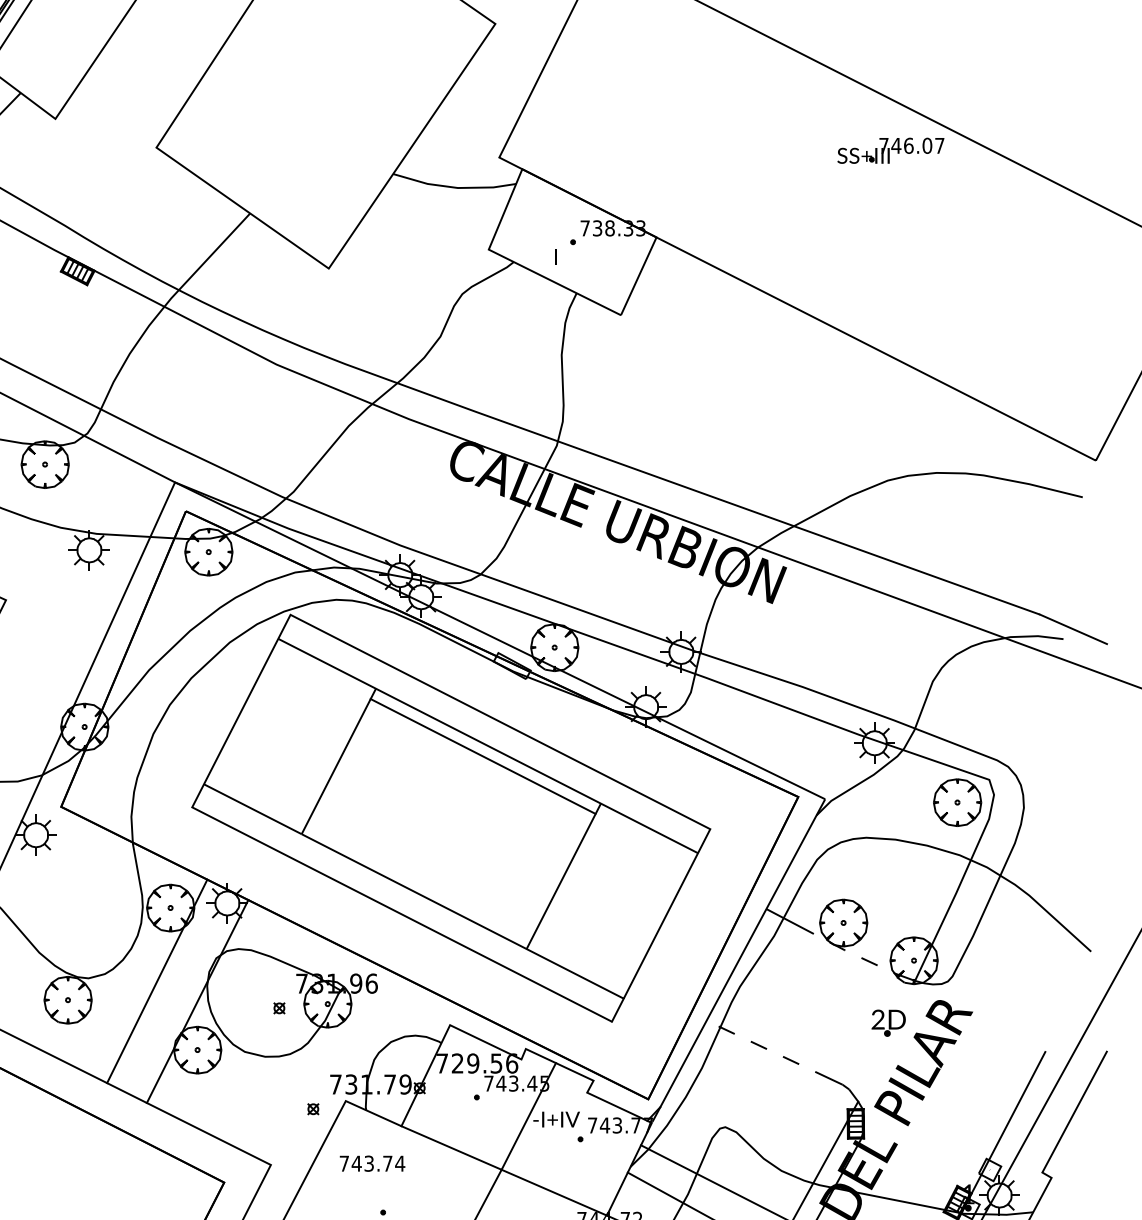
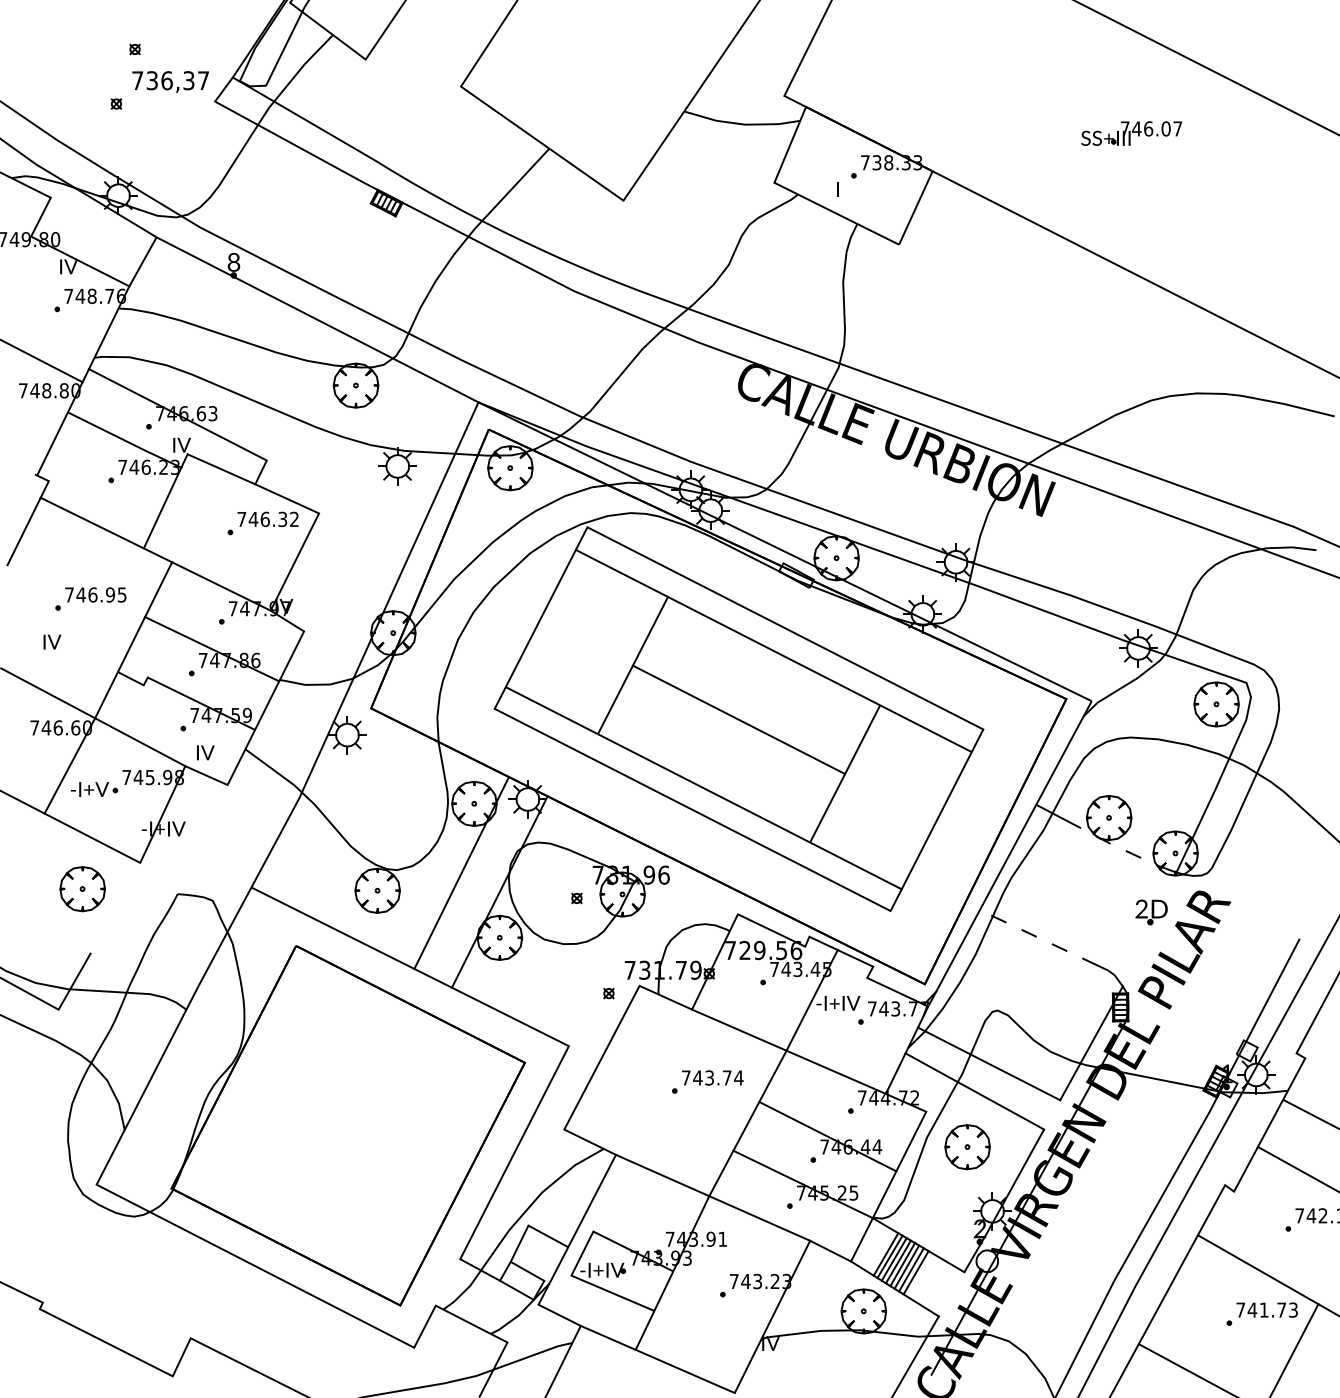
part: (890, 150) -> (1131, 133), moved
line: (482, 756) -> (738, 719), moved
text: (372, 1163) -> (712, 1077), moved

